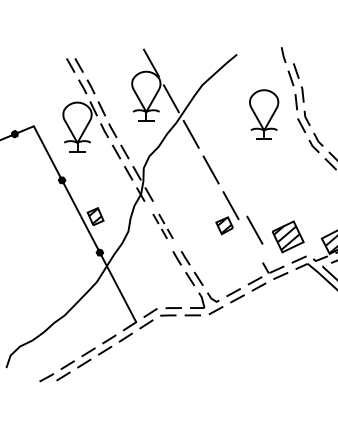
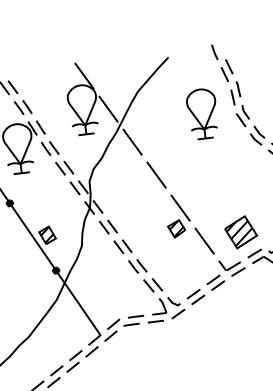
part: (162, 226) -> (115, 237), size x1.43
line: (254, 229) -> (204, 240), moved

